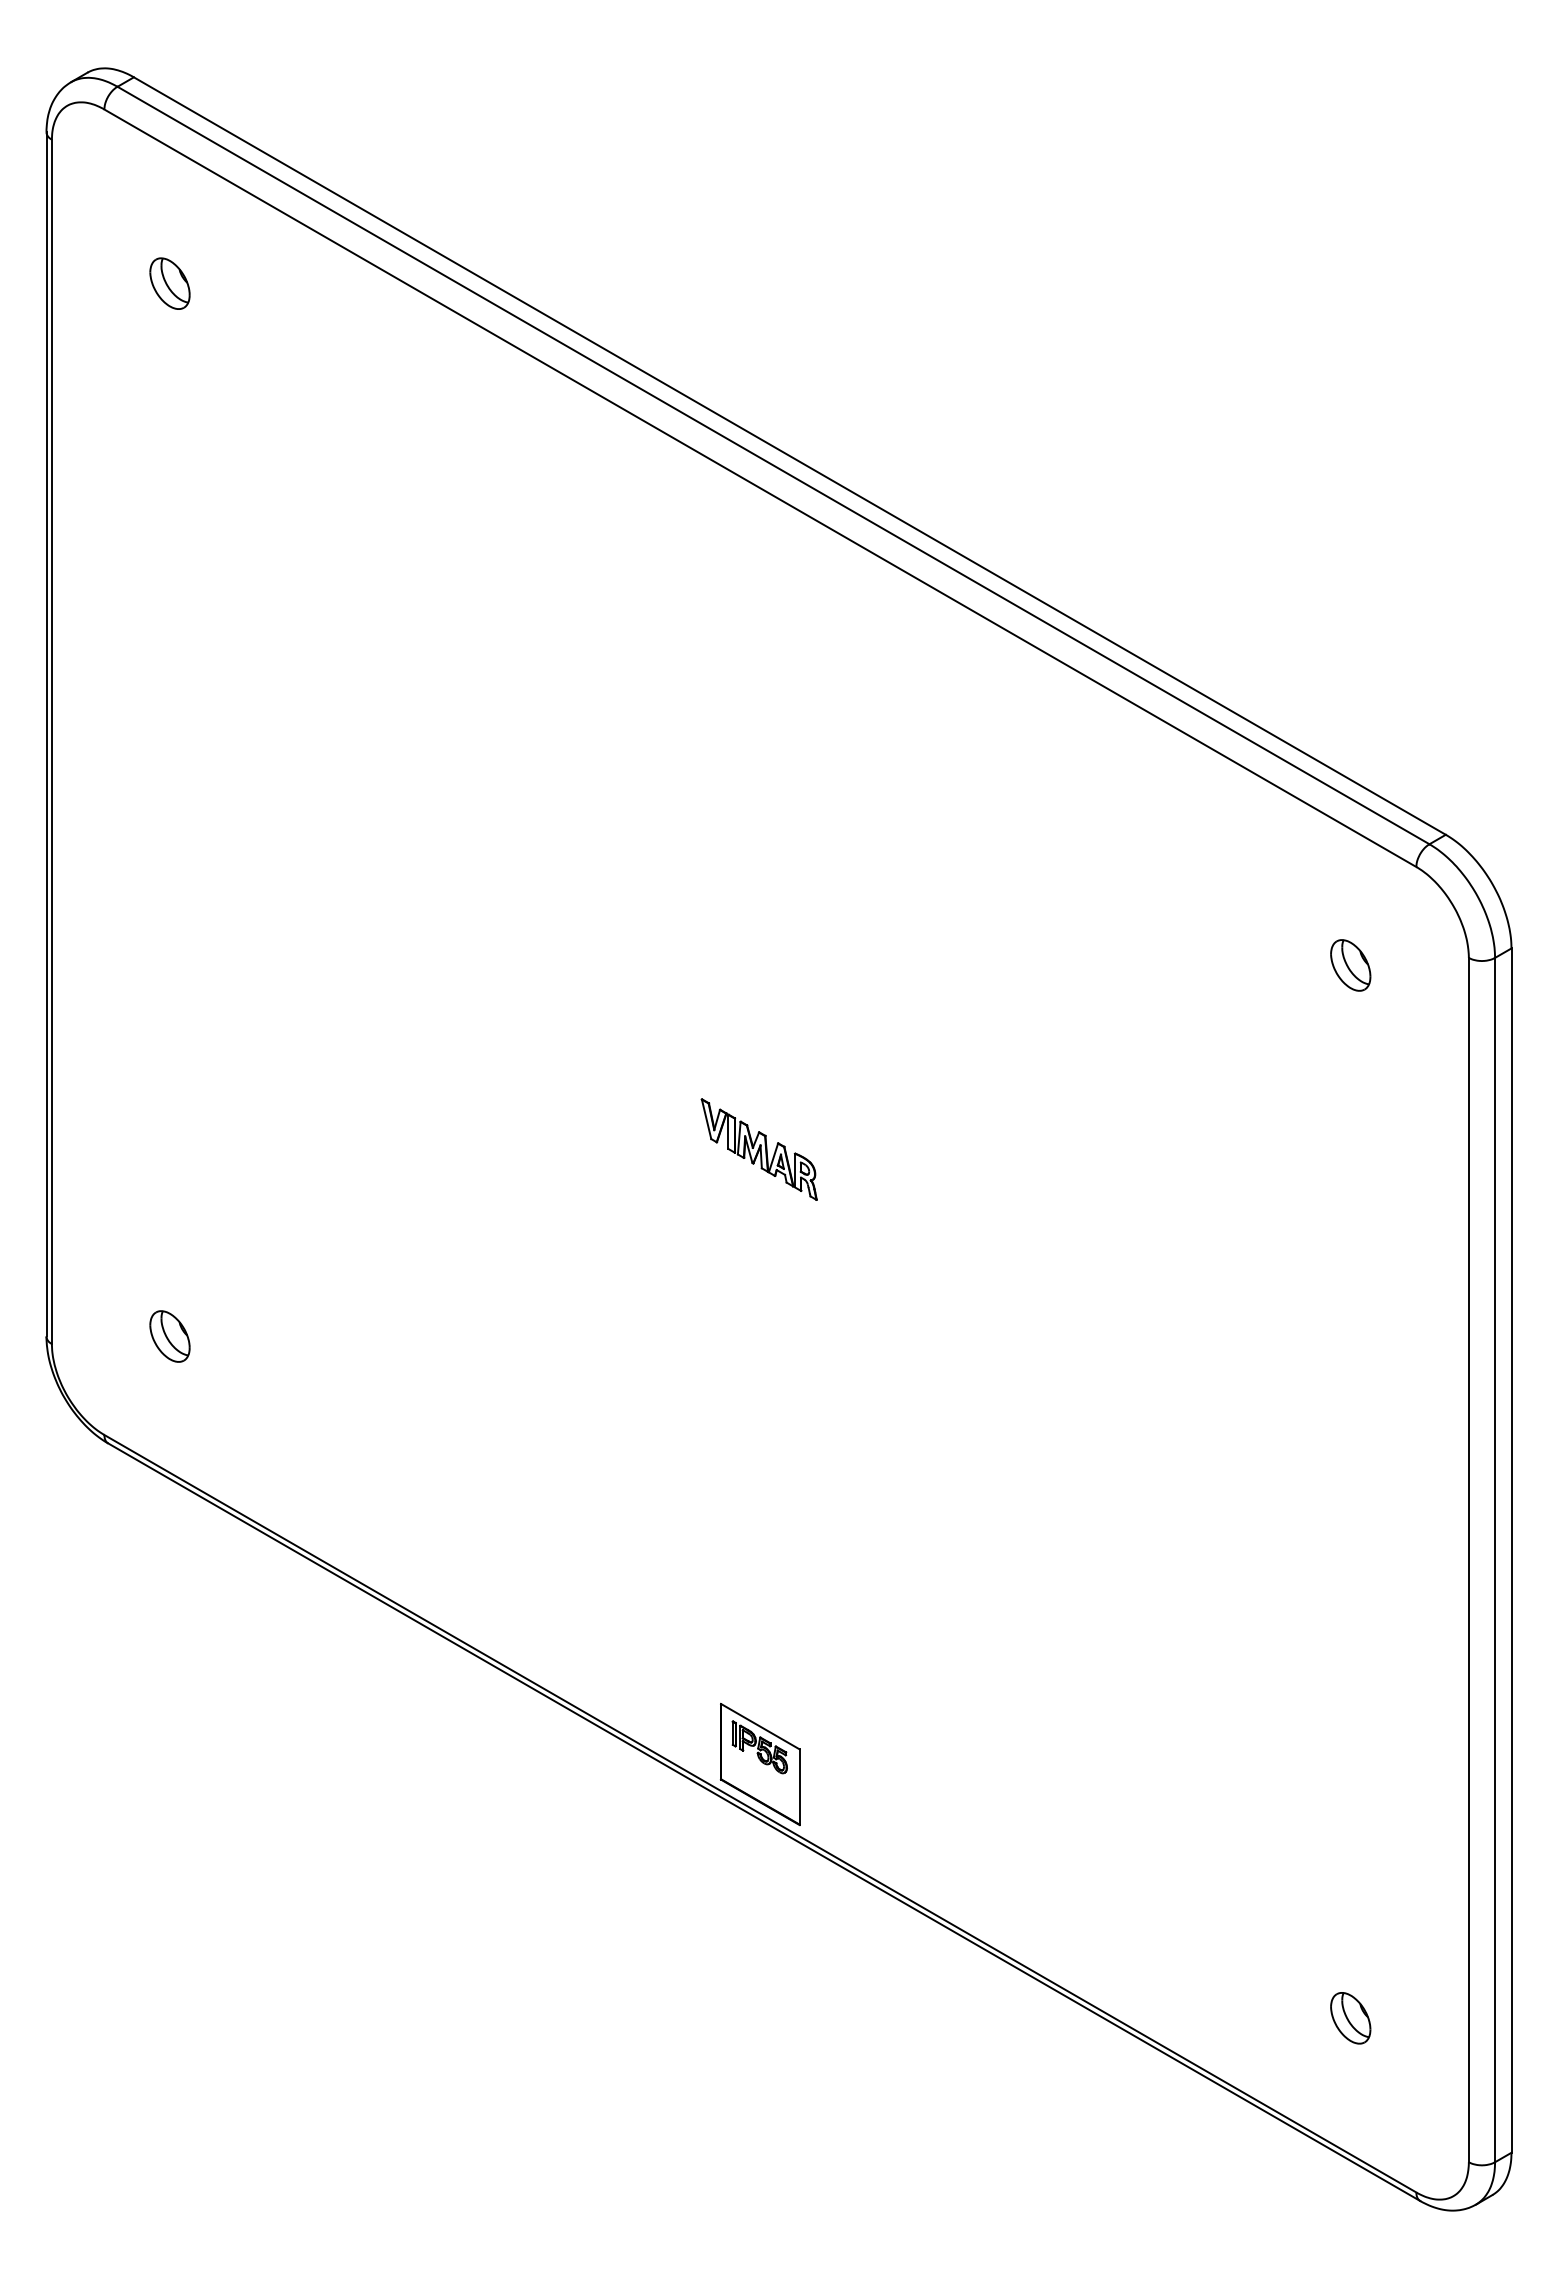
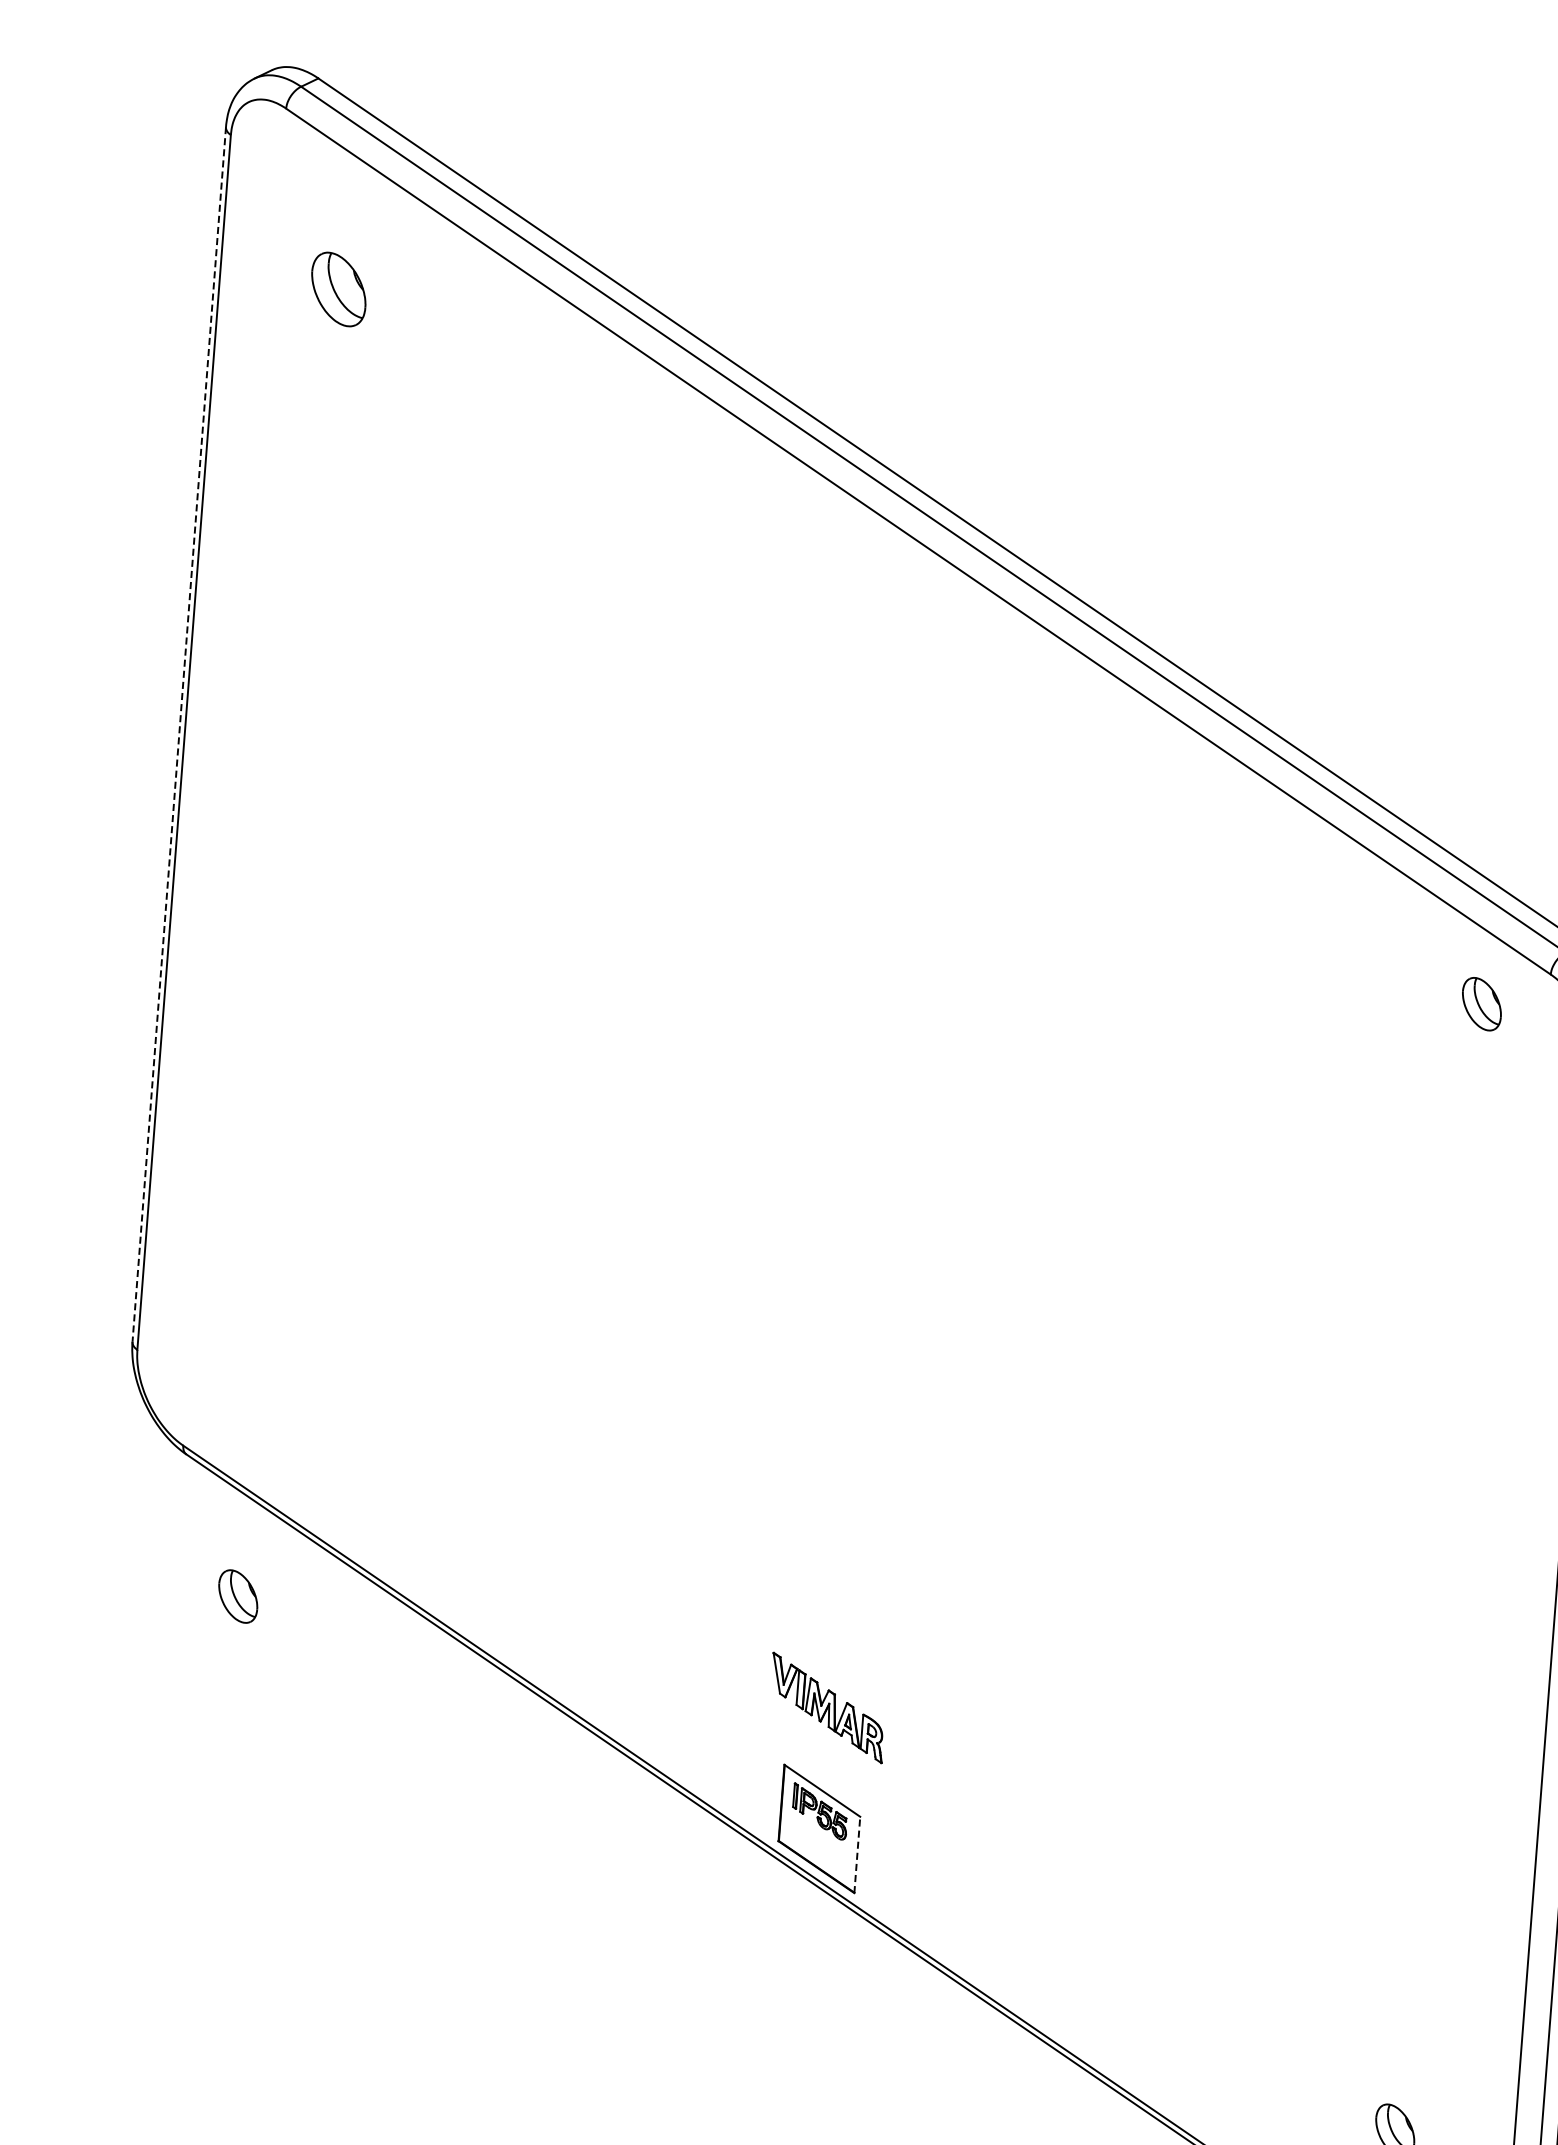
part: (169, 283) -> (338, 289), size x1.4
line: (46, 734) -> (179, 734), solid -> dashed
part: (1350, 965) -> (1481, 1004), moved
part: (758, 1149) -> (826, 1707), moved
part: (169, 1336) -> (237, 1596), moved
line: (799, 1787) -> (857, 1855), solid -> dashed

